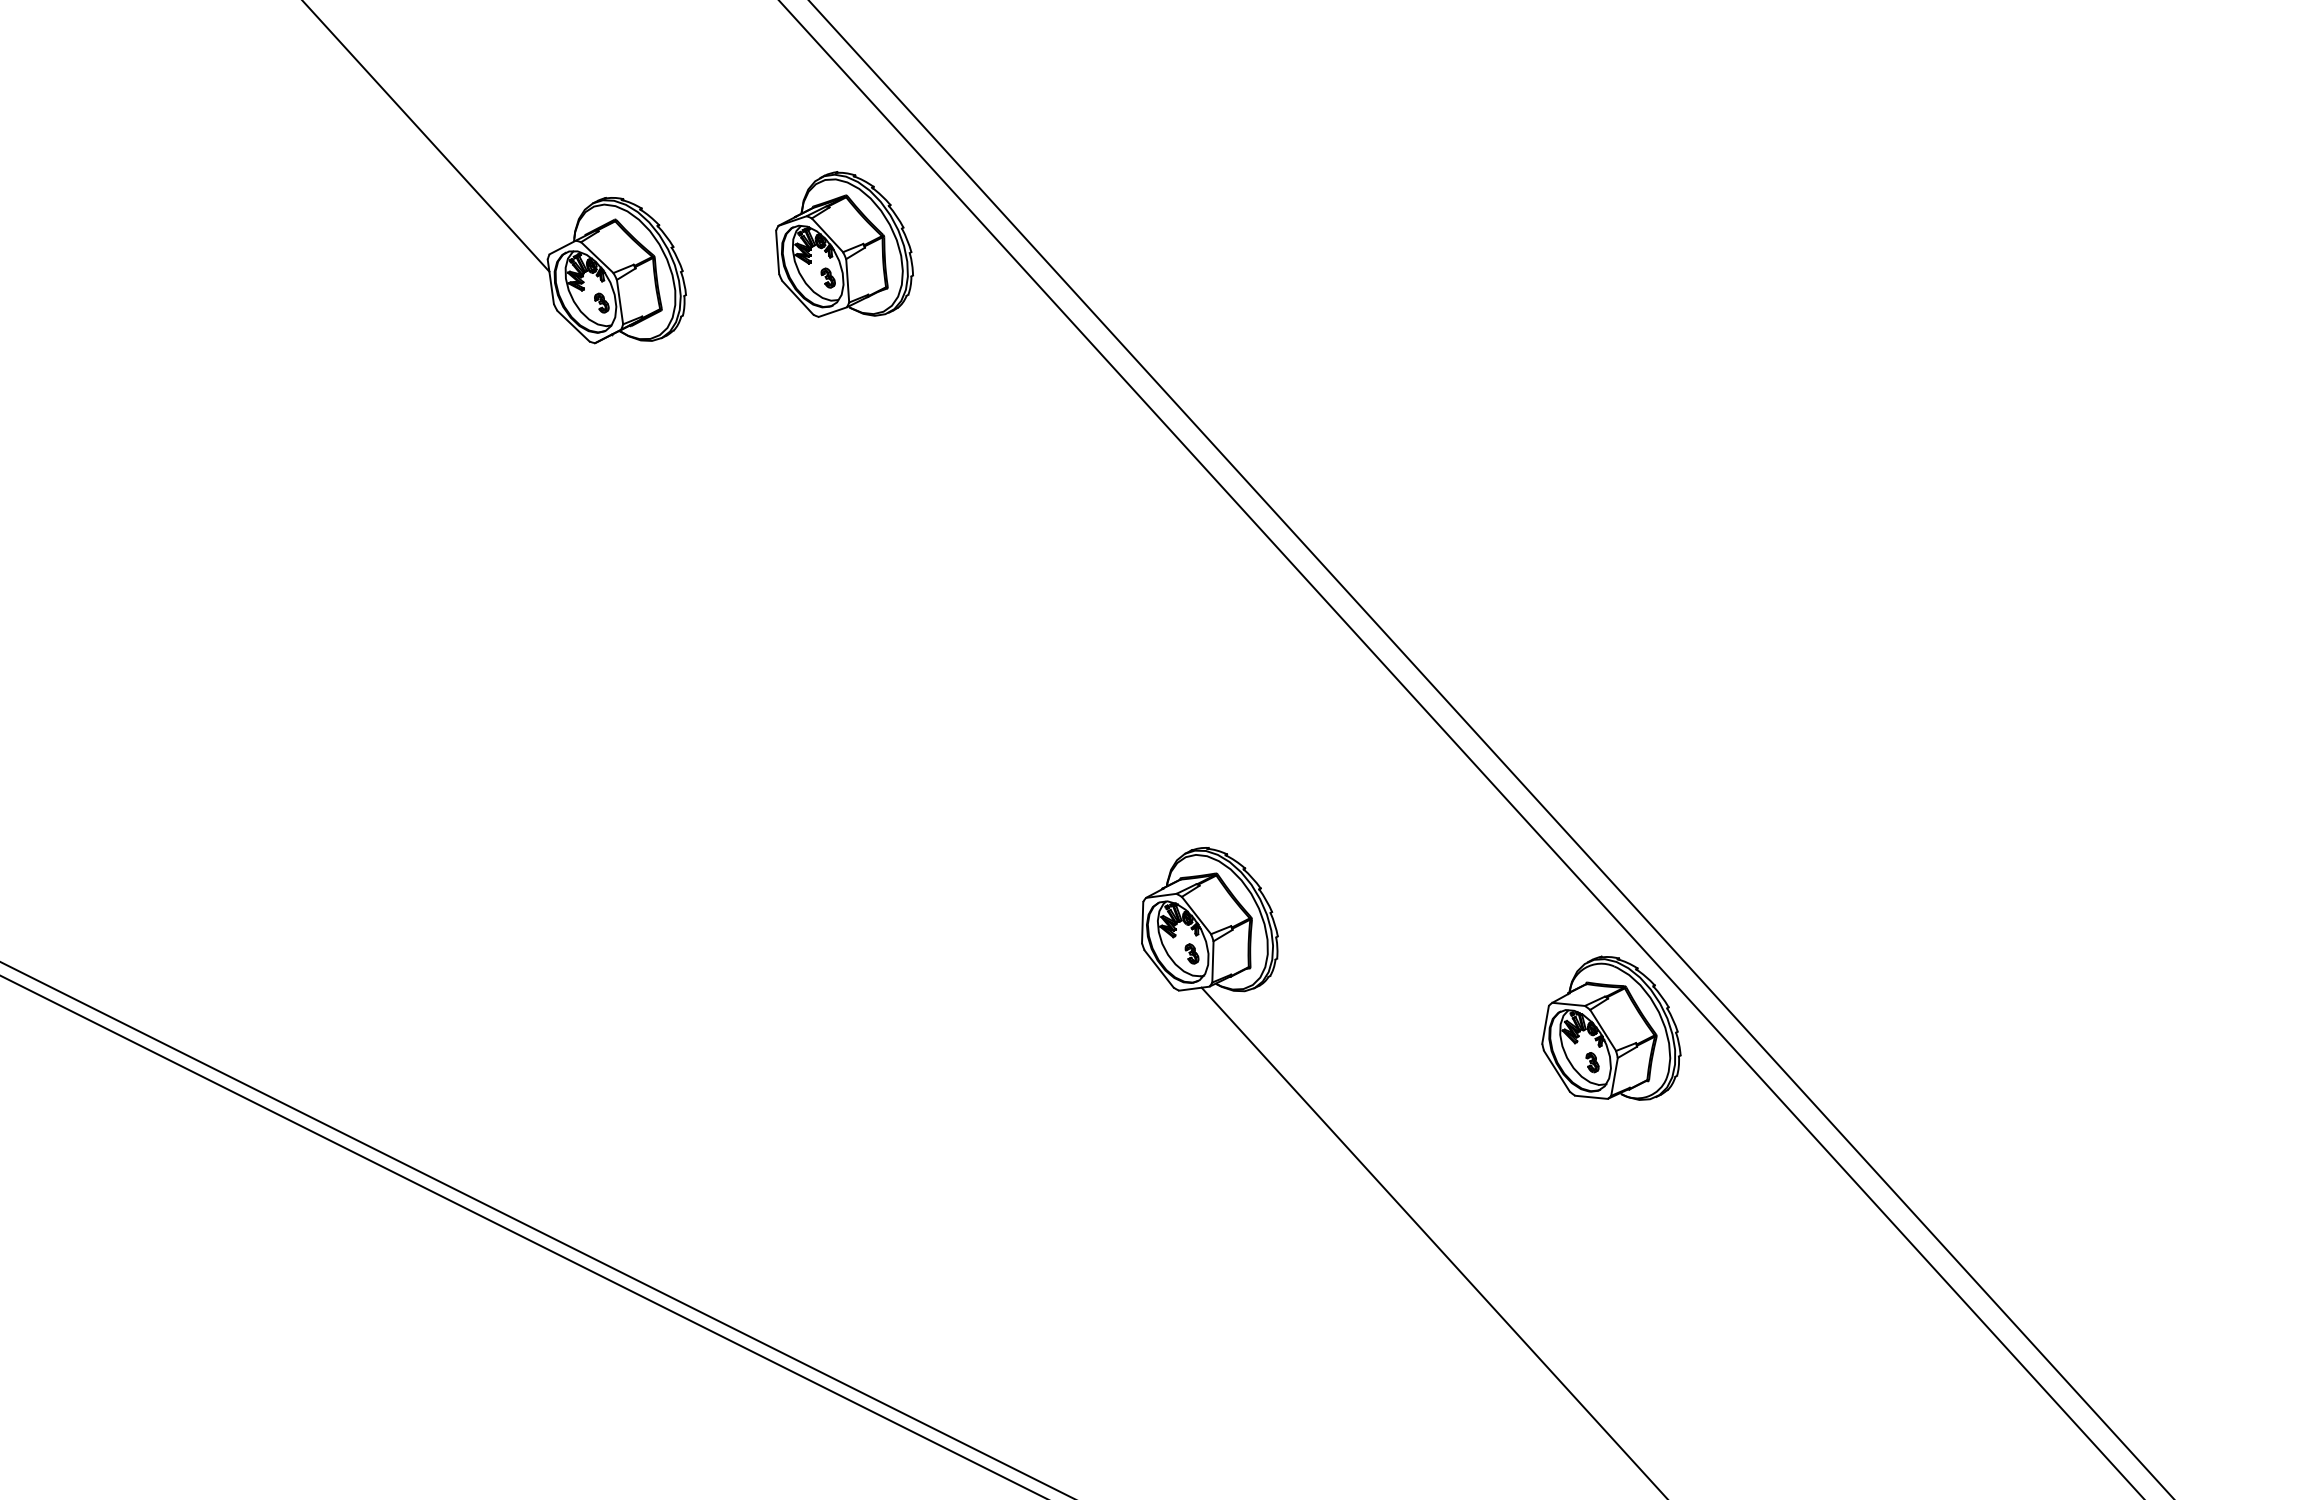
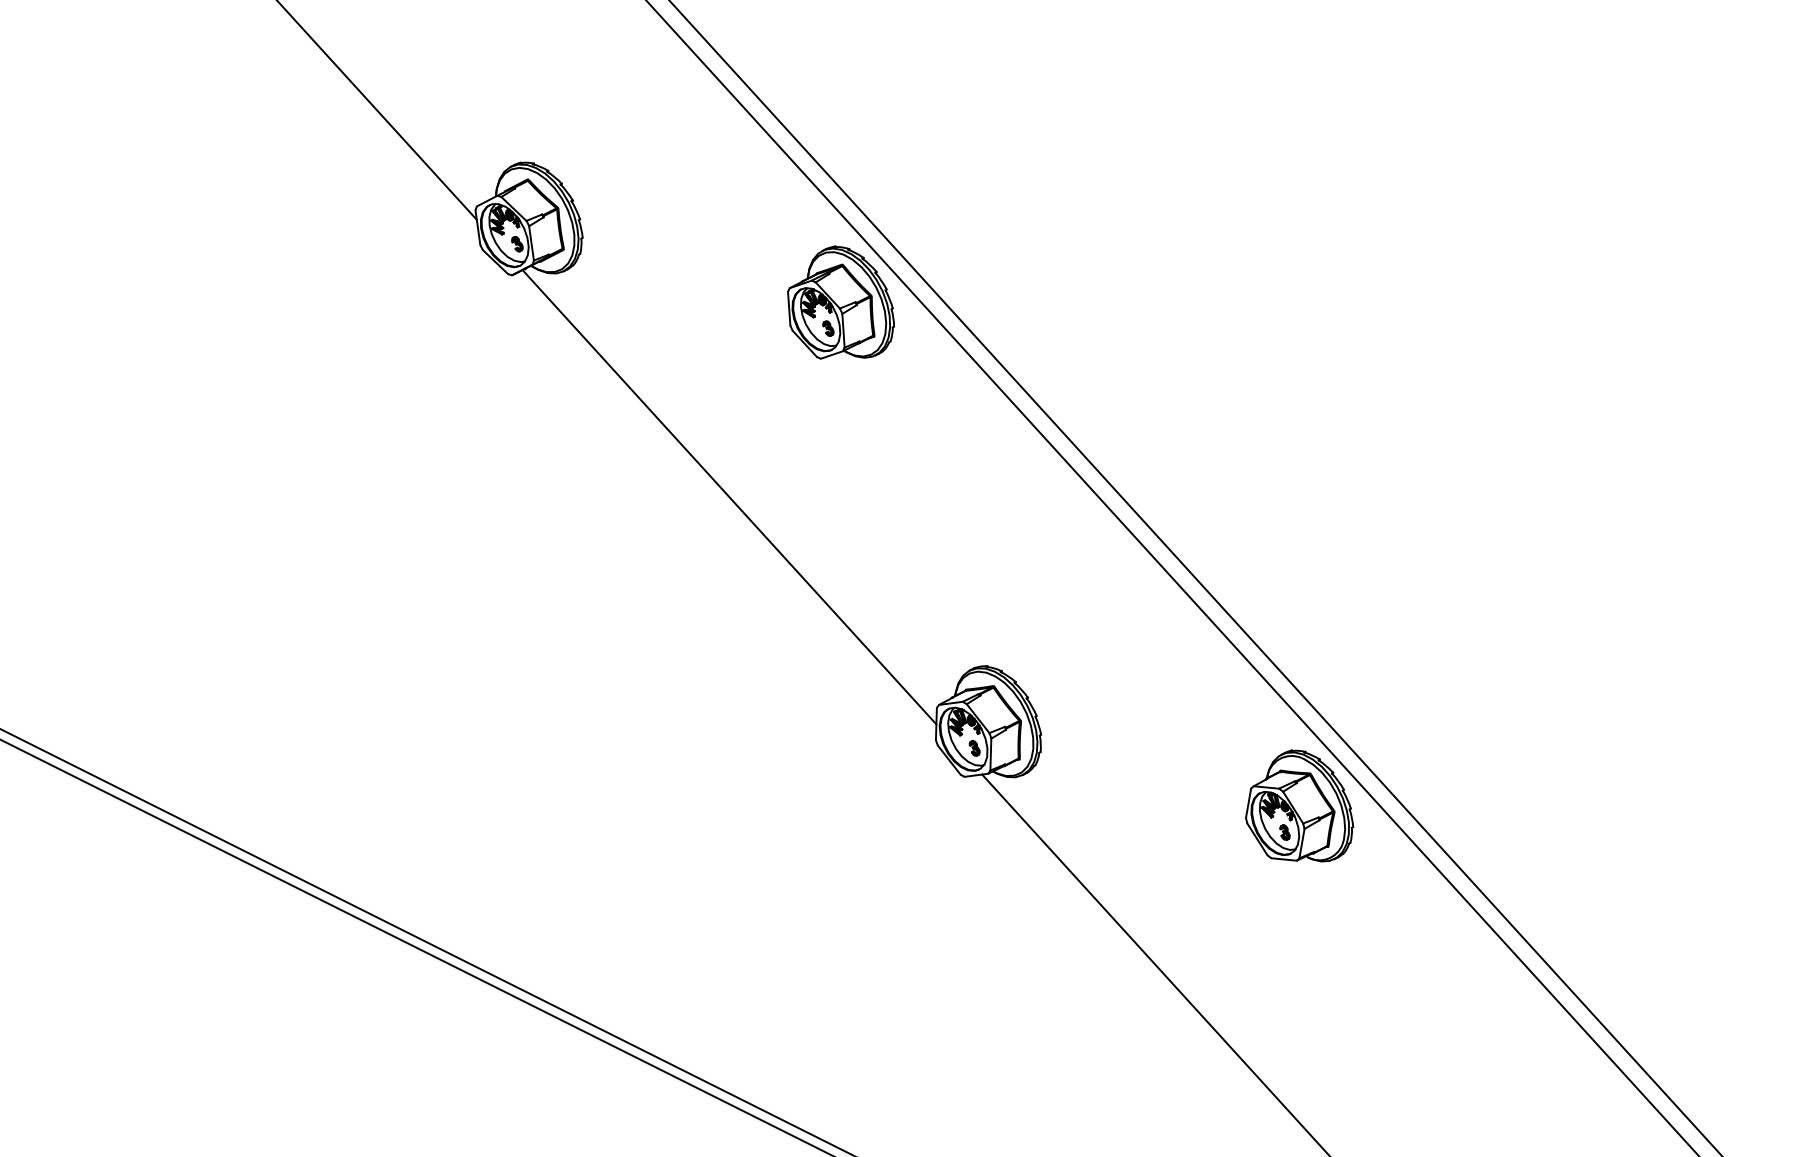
part: (844, 244) -> (841, 302), moved
line: (875, 629) -> (729, 497), added

